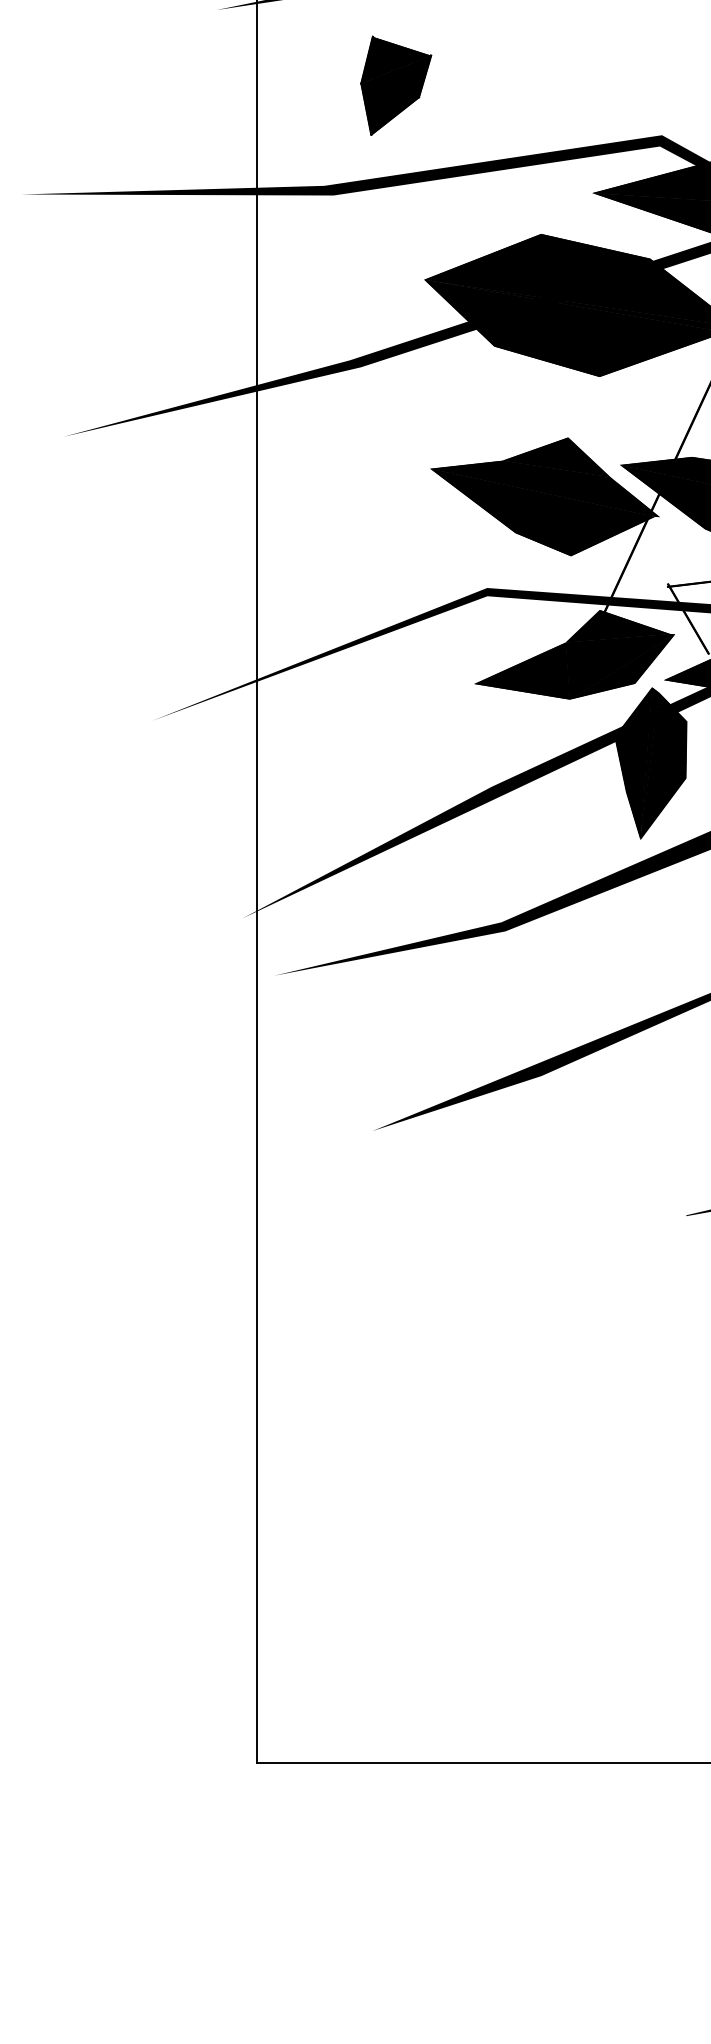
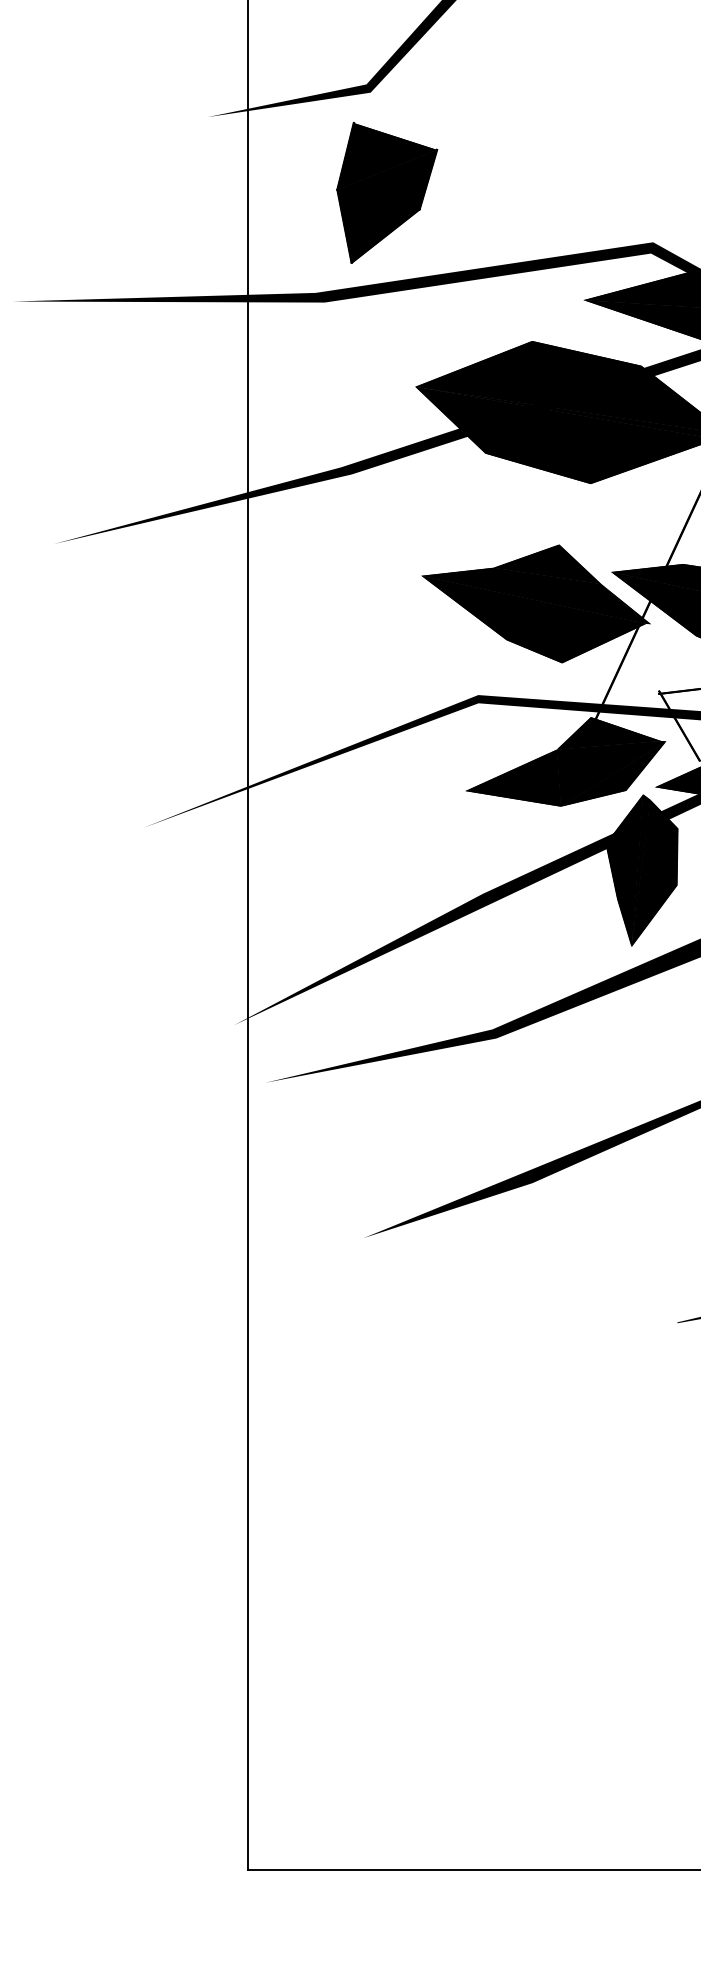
part: (396, 85) -> (387, 192), size x1.43

